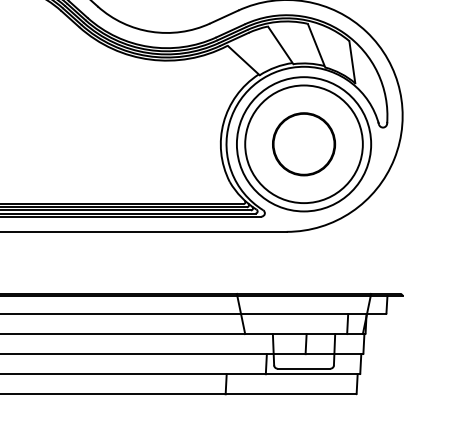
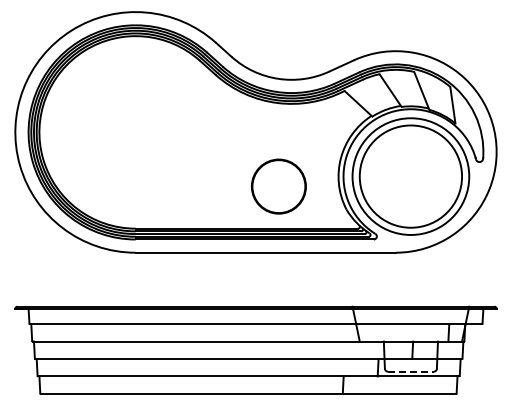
circle: (303, 144) -> (278, 186), moved
line: (303, 368) -> (410, 371), solid -> dashed

